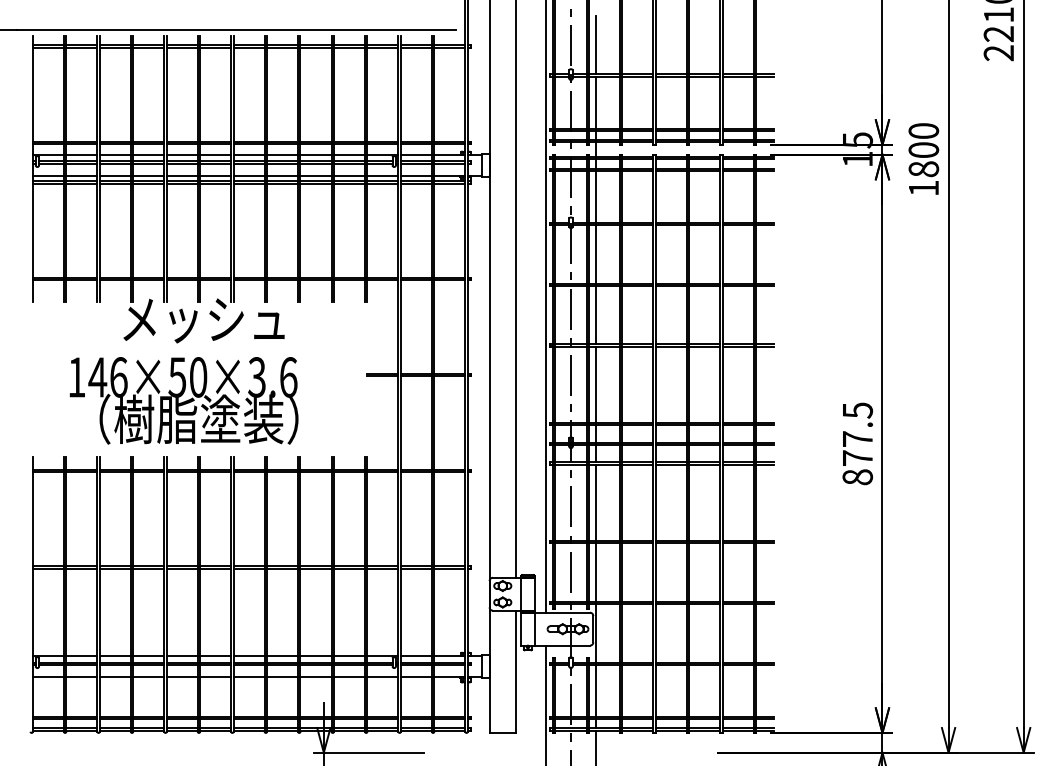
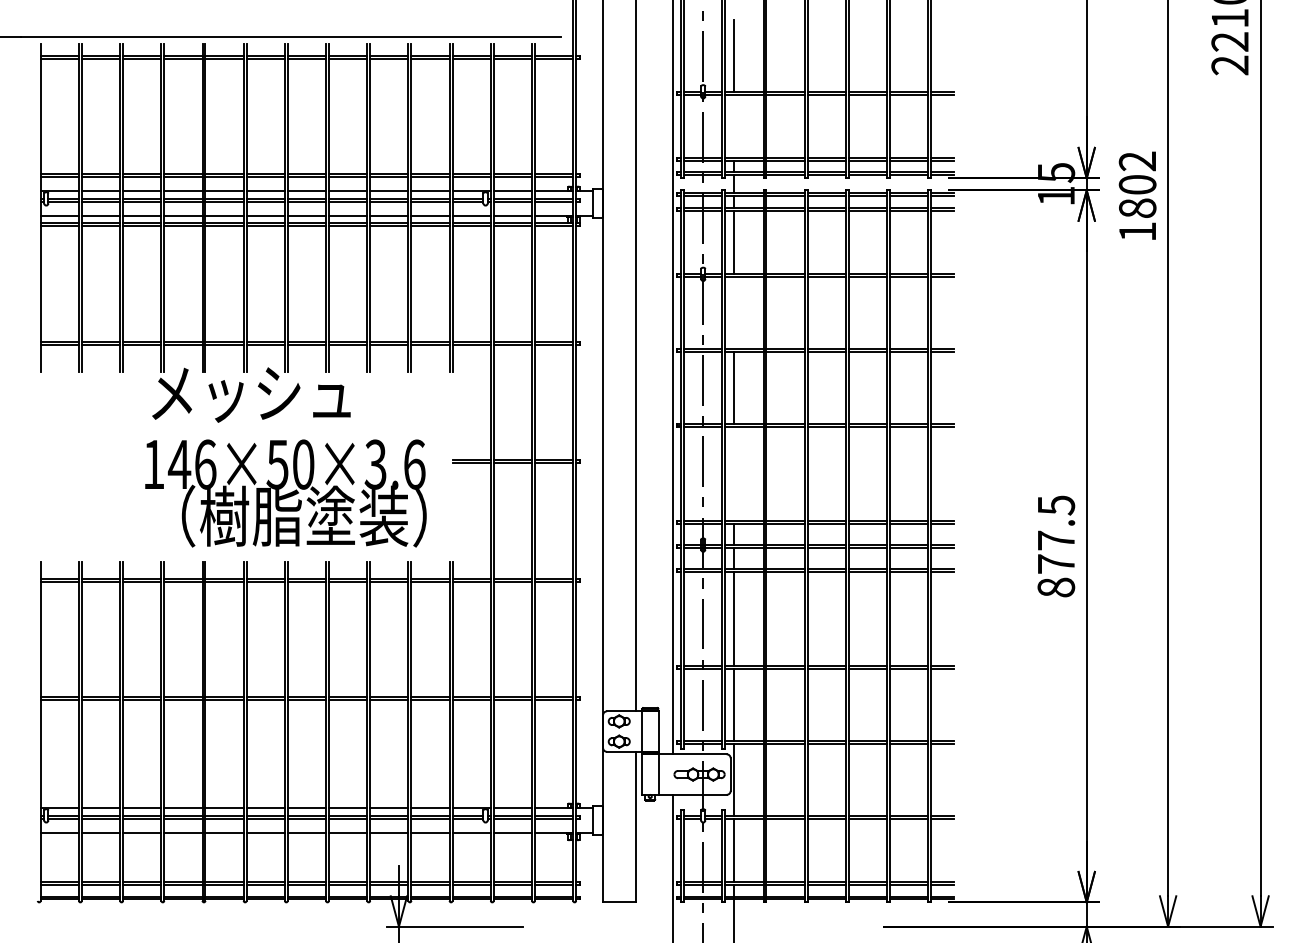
line: (595, 102) -> (733, 126), removed
text: (923, 131) -> (1137, 161), 1800 -> 1802
line: (595, 254) -> (733, 313), removed
line: (595, 384) -> (733, 473), removed
text: (183, 400) -> (285, 493), moved

